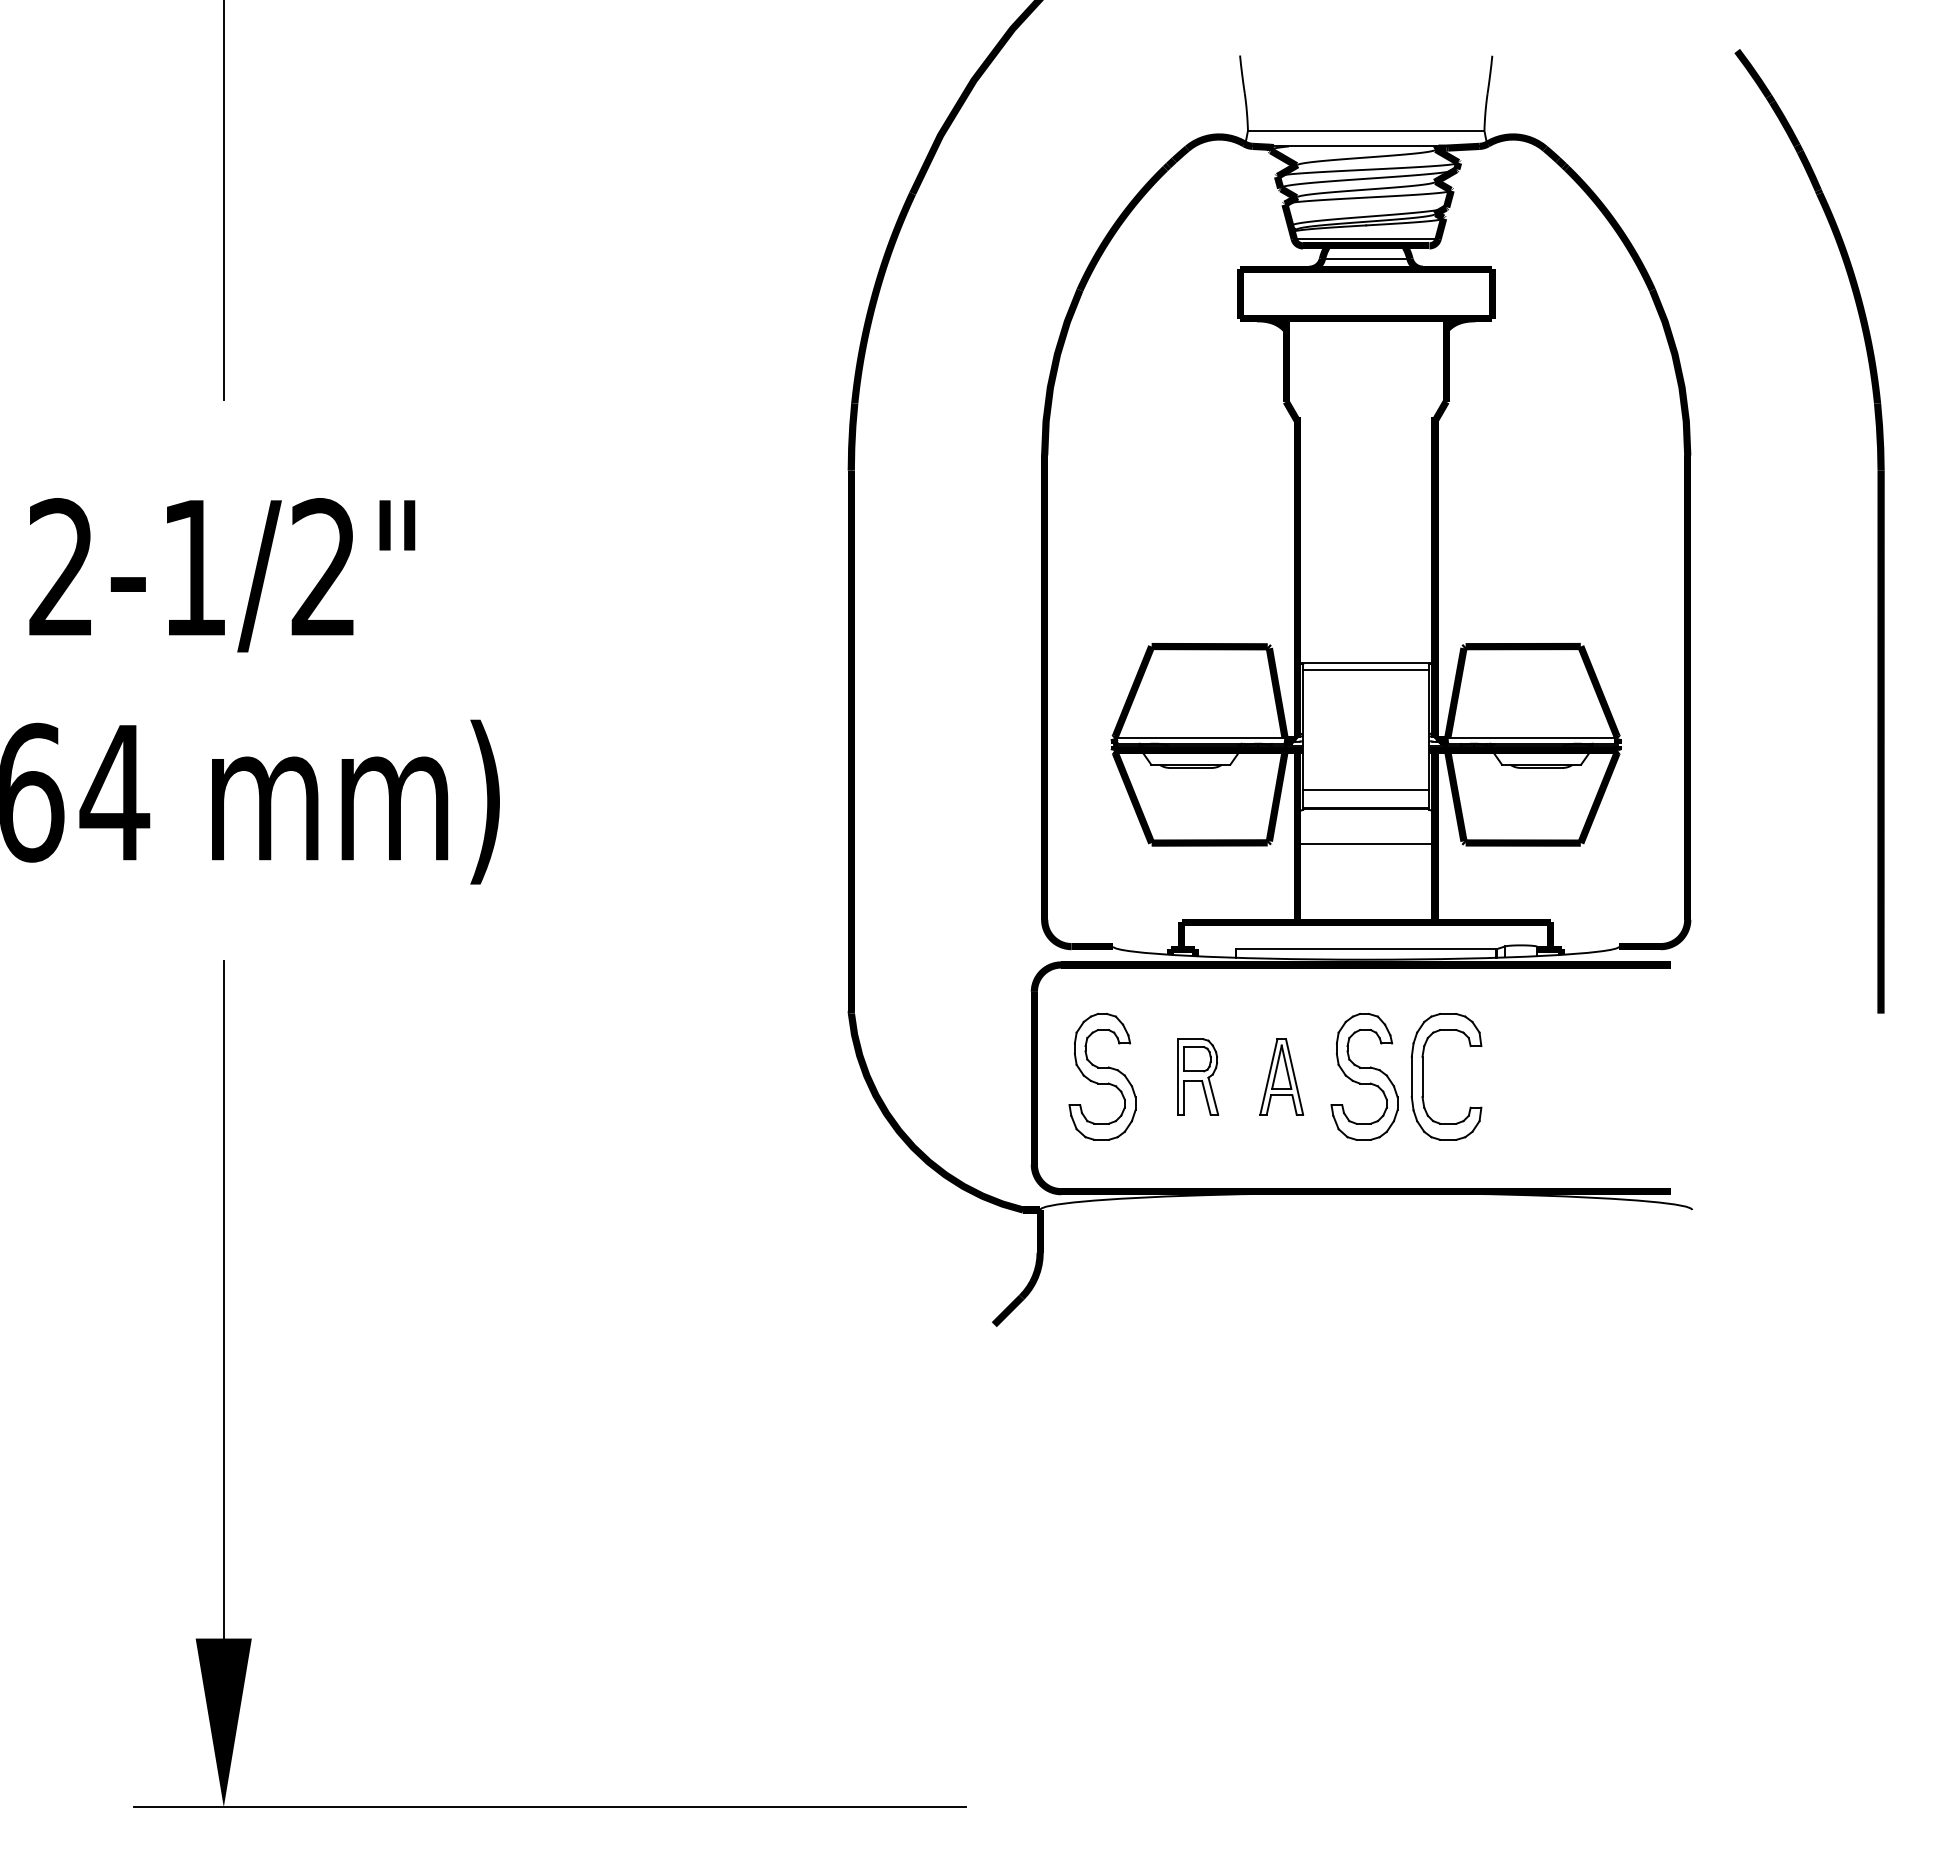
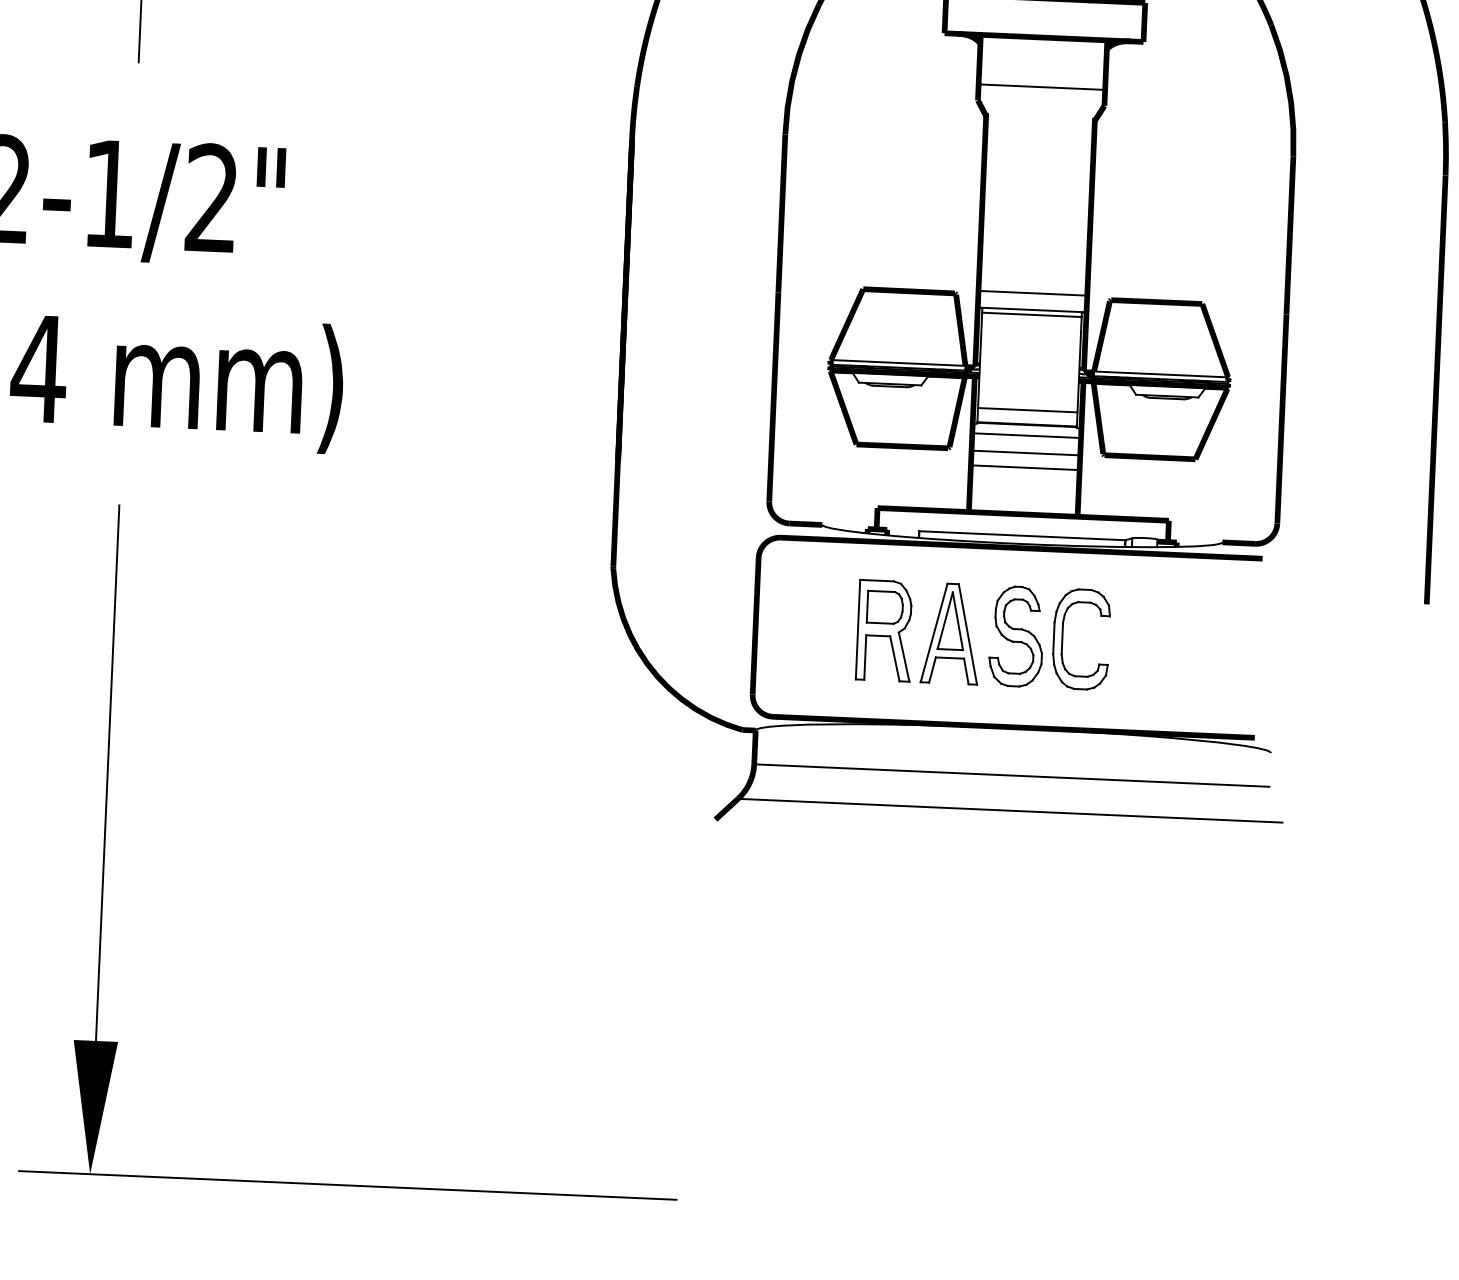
line: (1366, 381) -> (1042, 87), added
line: (1366, 642) -> (1033, 293), added
line: (1366, 822) -> (1026, 435), added
line: (1366, 863) -> (1025, 468), added
part: (1102, 1076) -> (809, 627), removed
part: (1197, 1076) -> (884, 630), size x1.67
part: (1281, 1076) -> (950, 633), size x1.67
line: (1366, 1252) -> (1012, 775), added
line: (1365, 1297) -> (1009, 810), added

